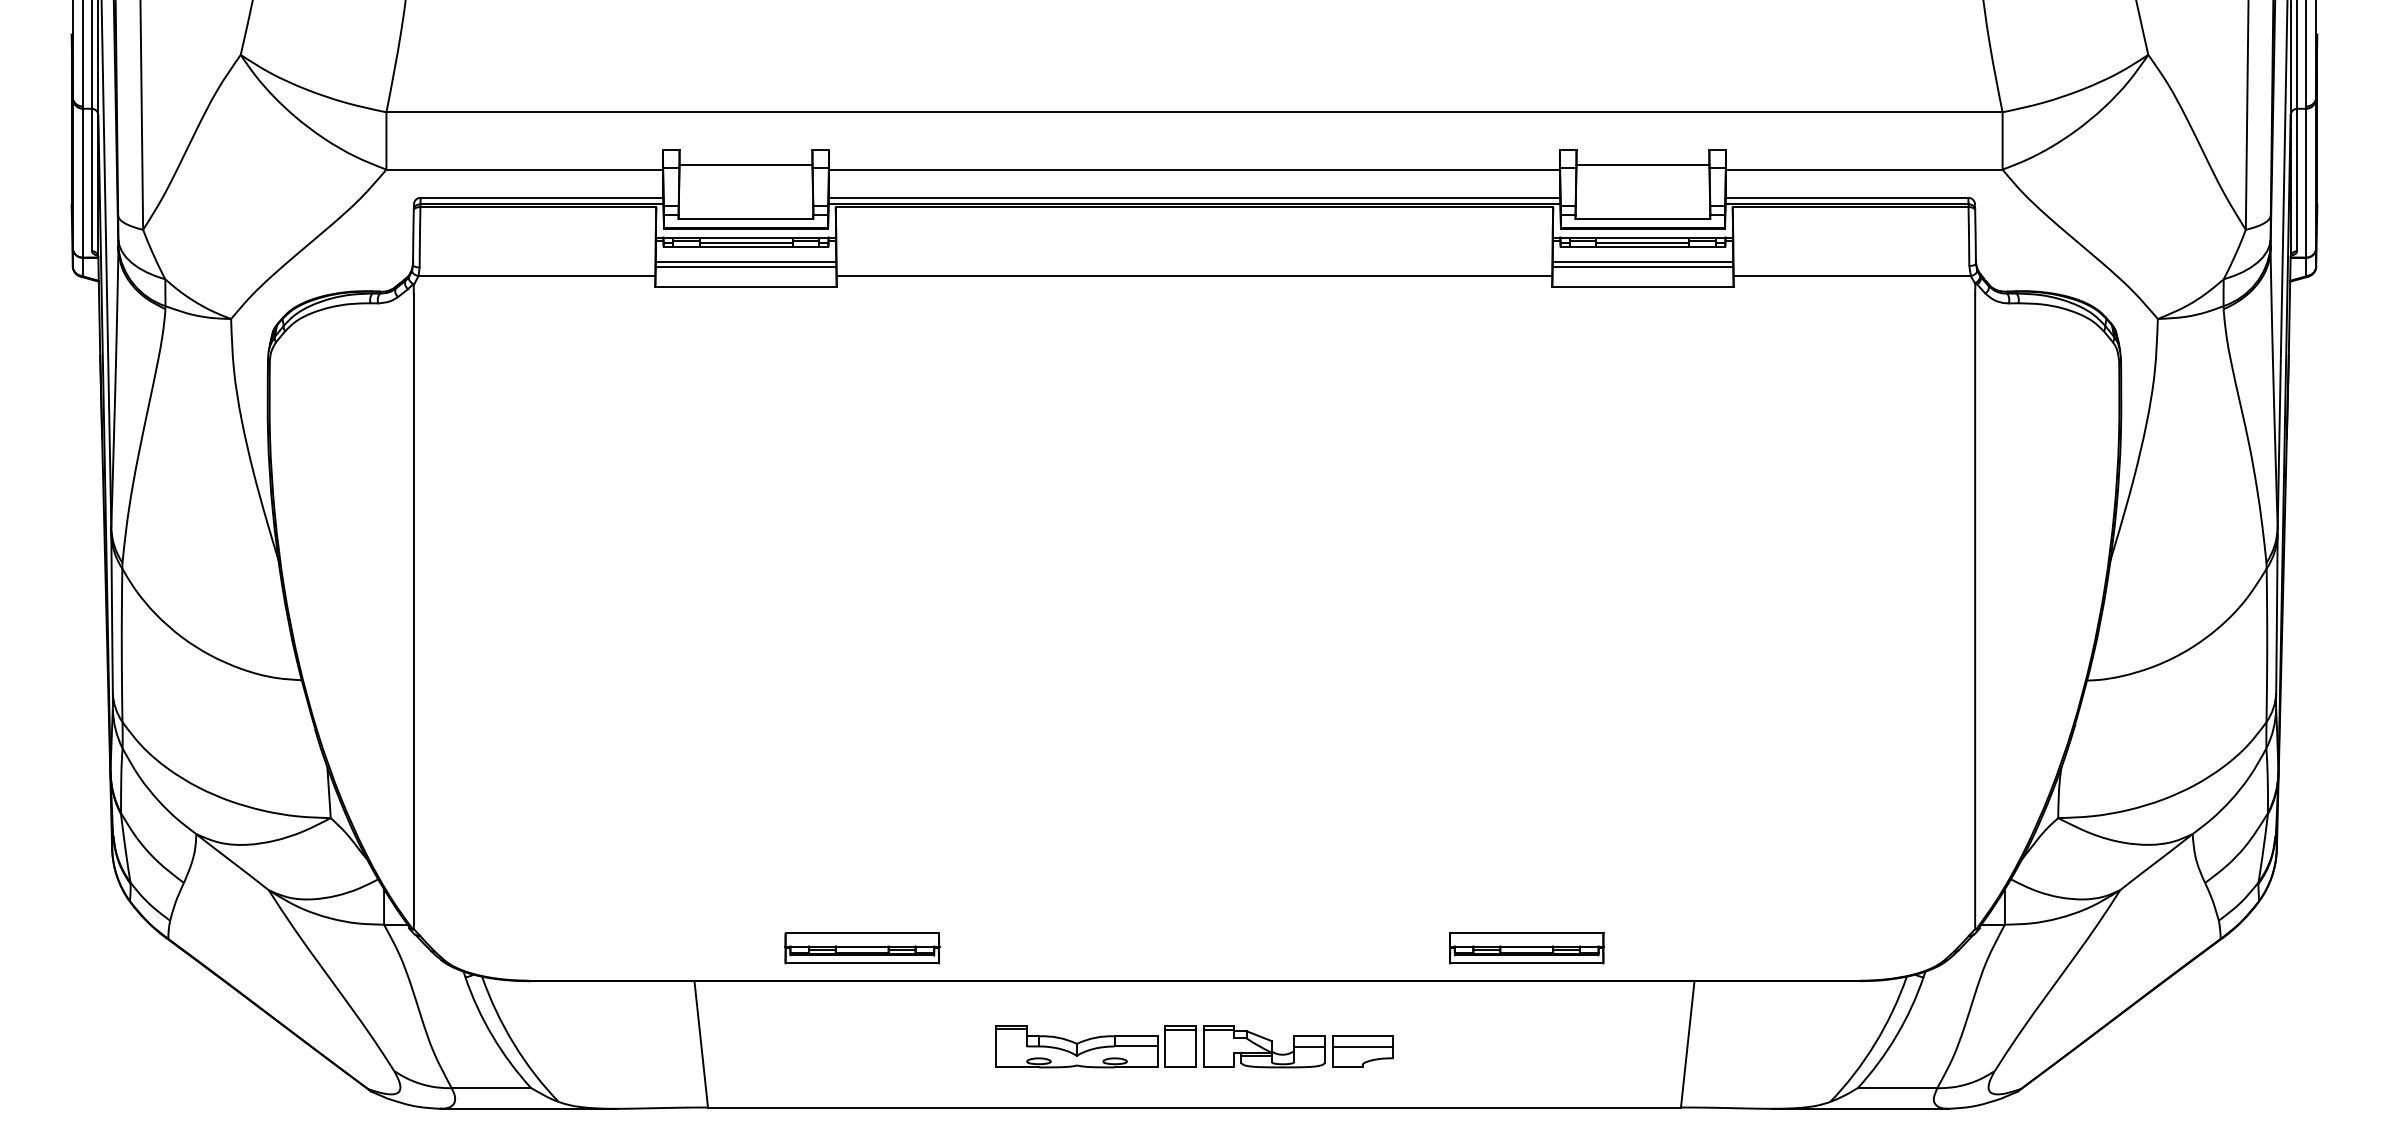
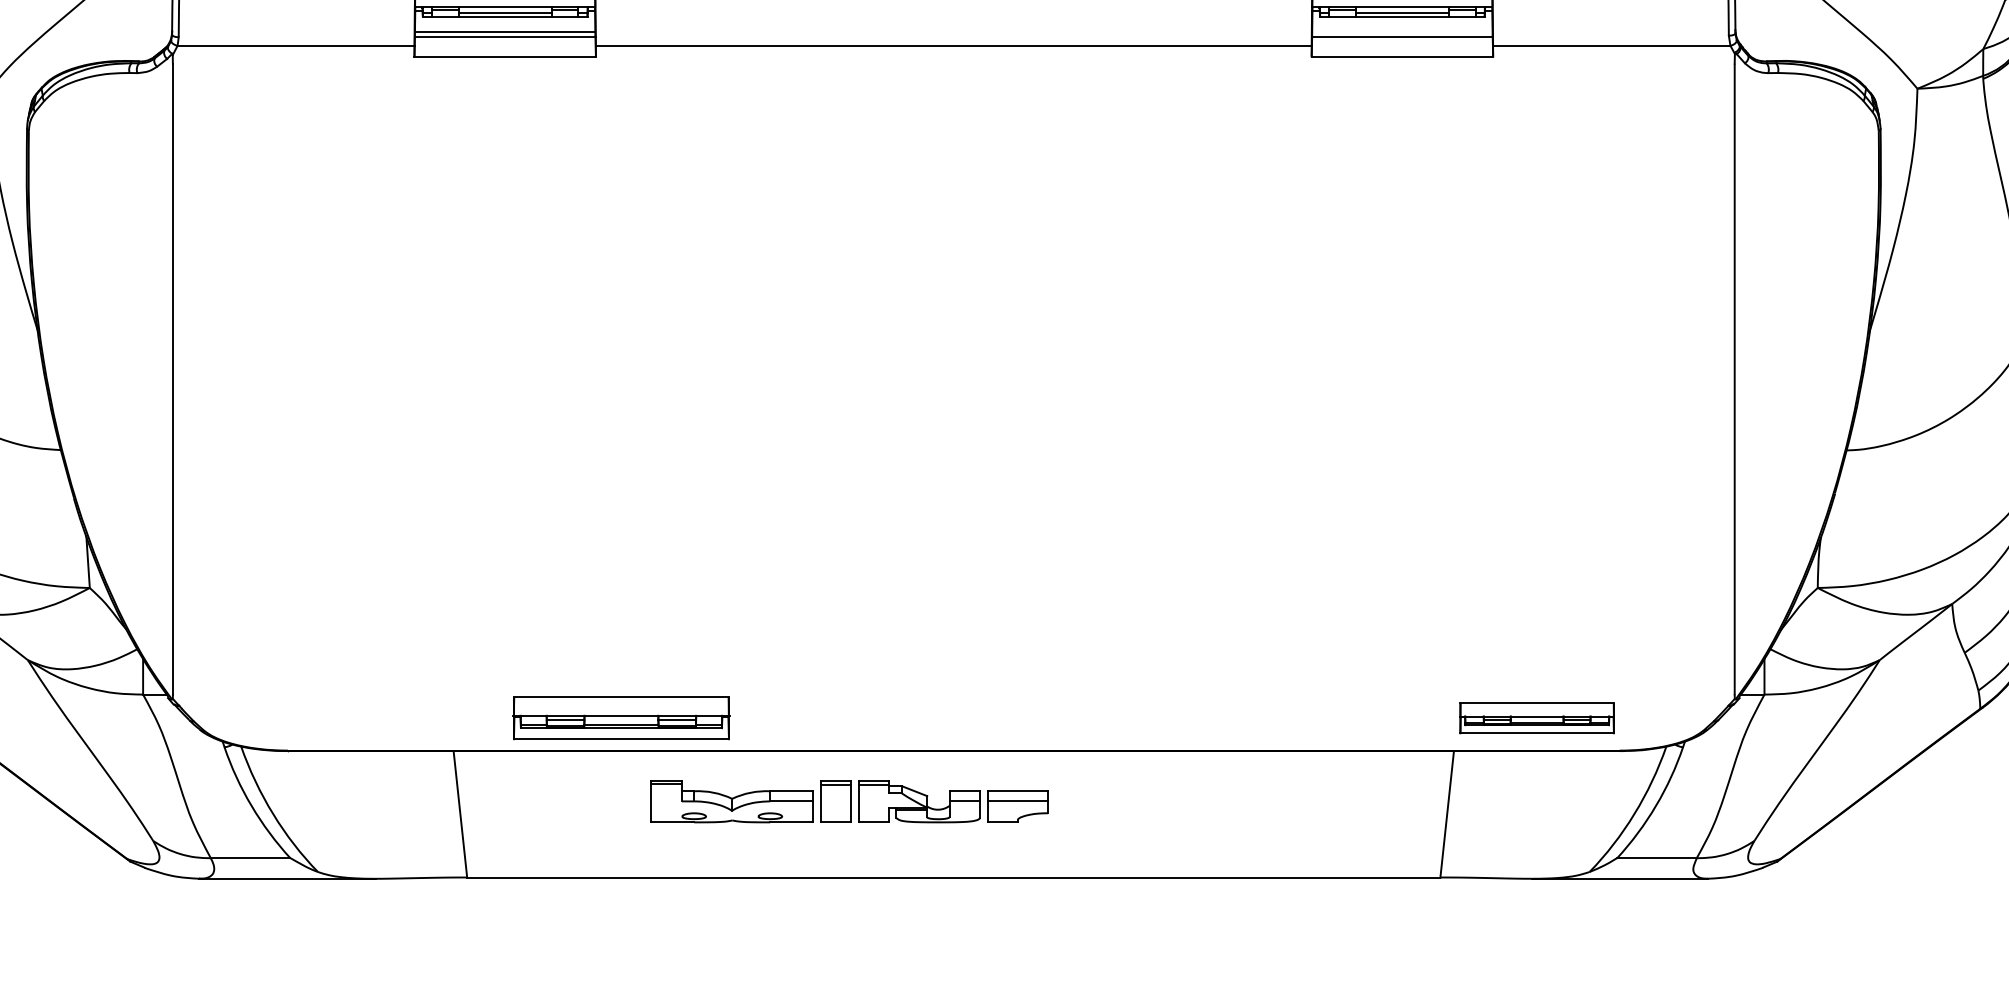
line: (1642, 261) -> (1401, 31), removed
part: (862, 948) -> (621, 718), size x1.4
part: (1526, 948) -> (1536, 718), moved
part: (1194, 1046) -> (849, 801), moved

